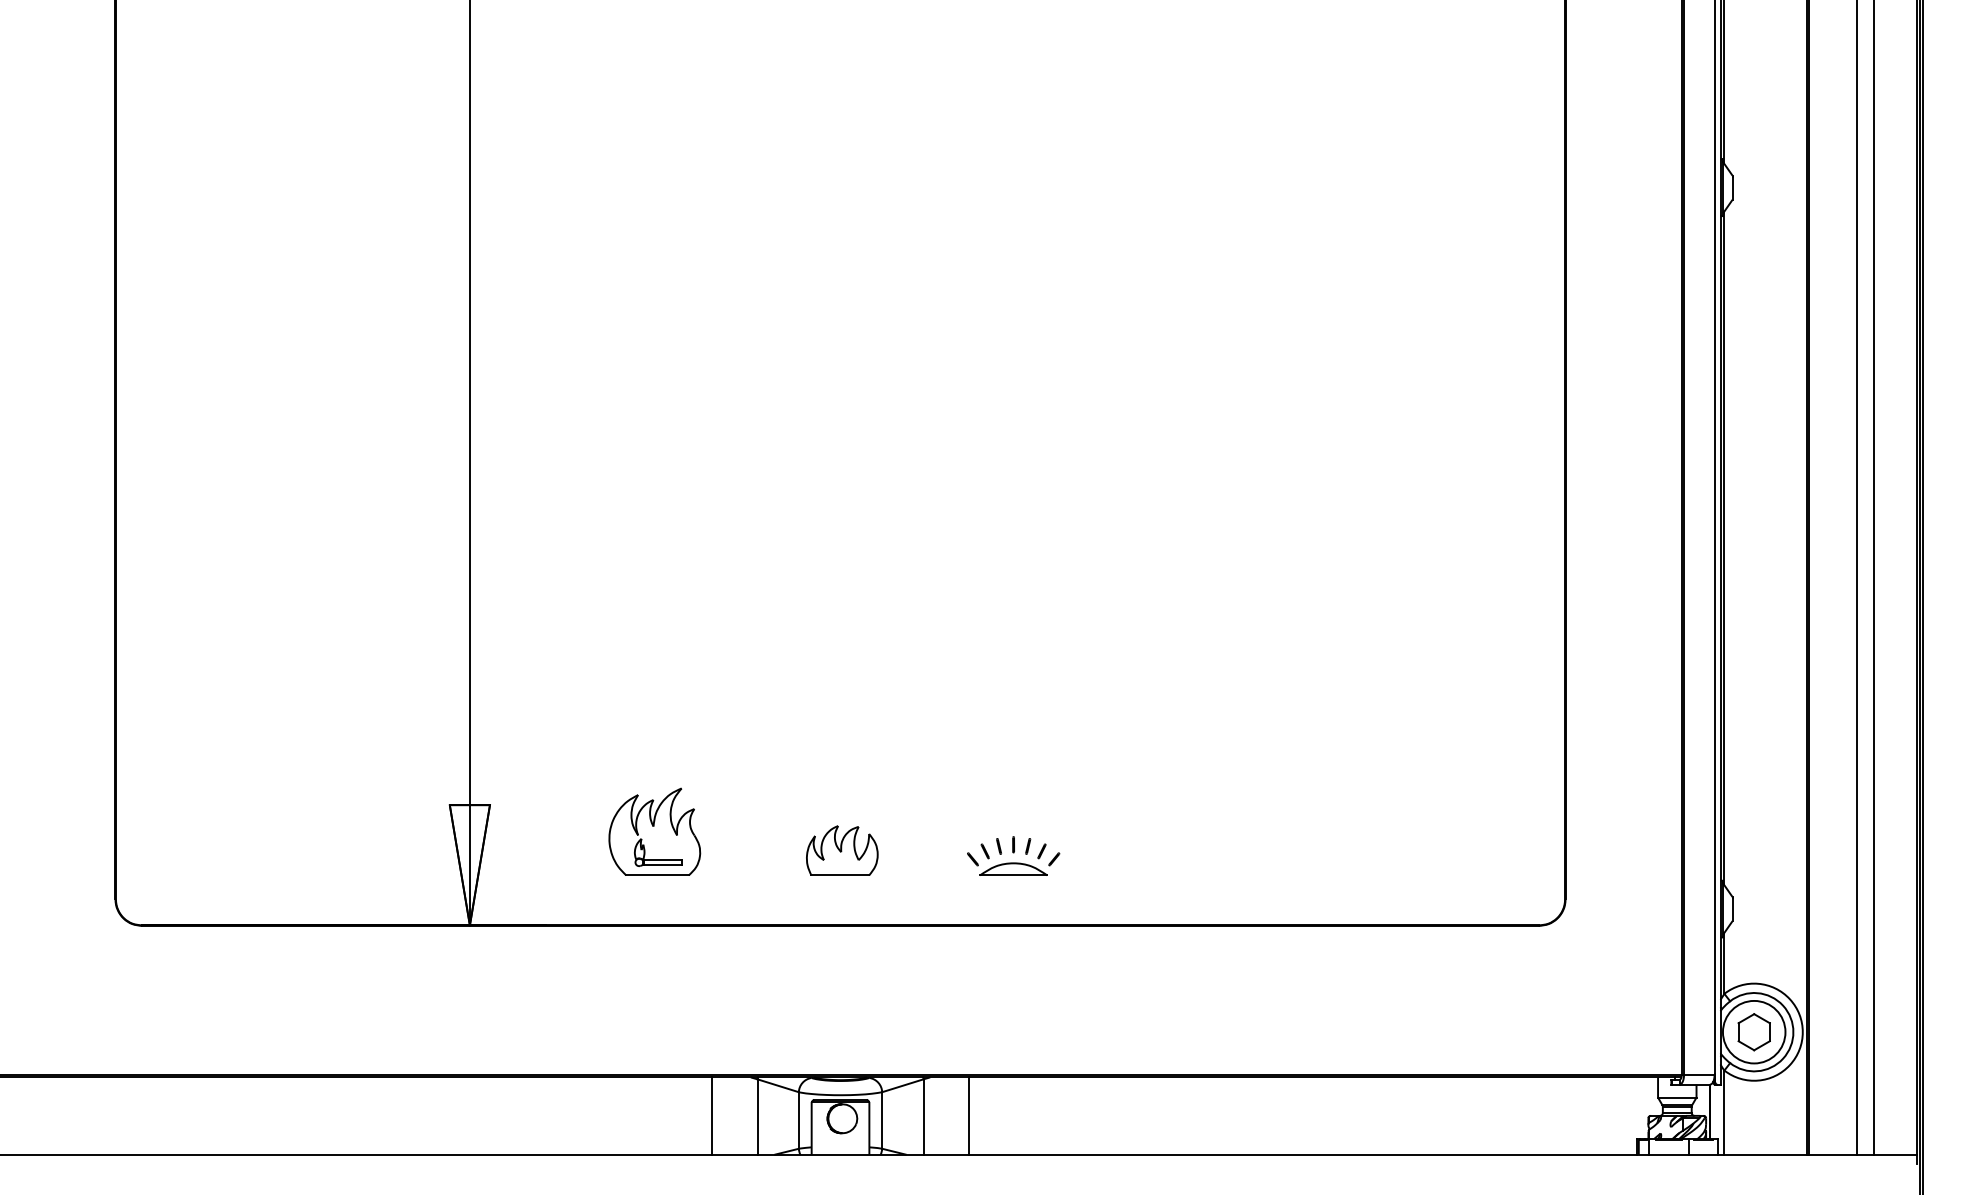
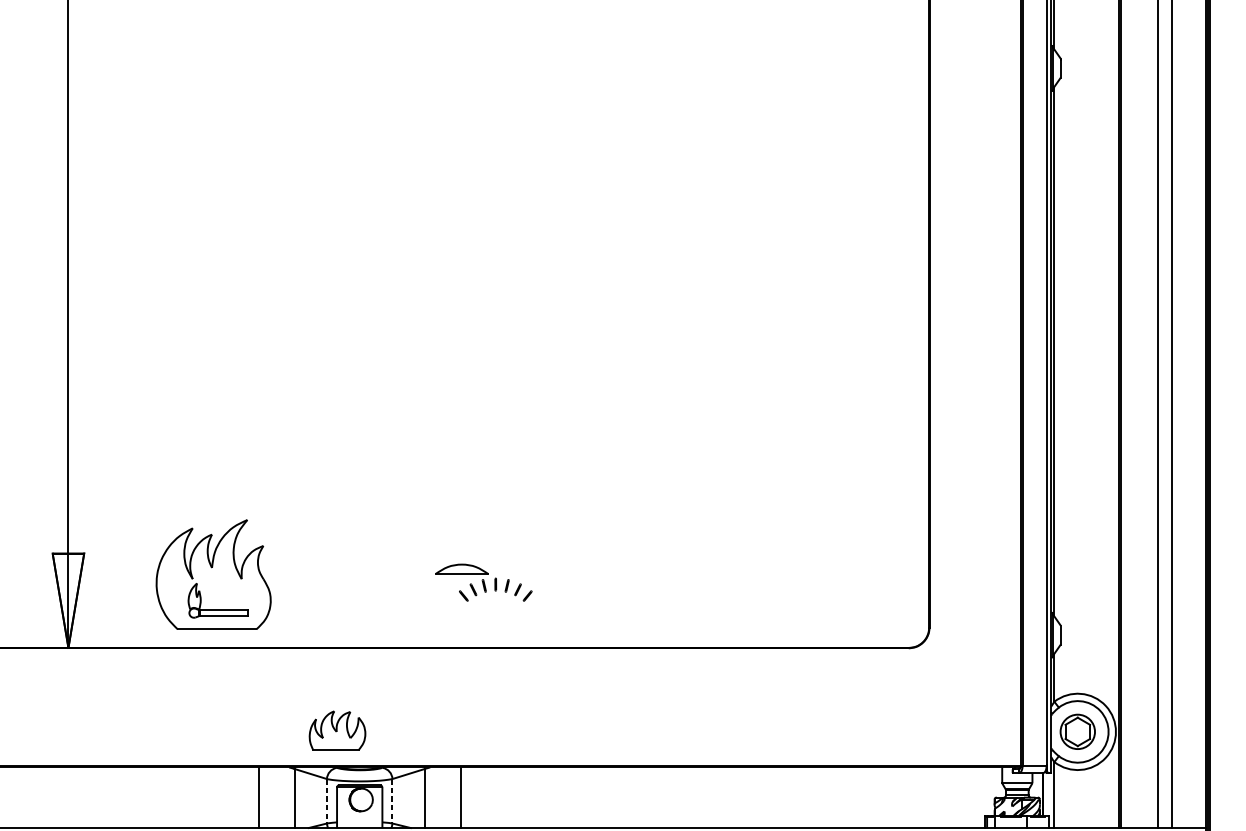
part: (654, 831) -> (213, 574), size x1.6
part: (842, 850) -> (337, 730), moved
part: (1013, 868) -> (461, 568), moved
circle: (1753, 1031) -> (1077, 731), size x0.7
line: (798, 1120) -> (326, 801), solid -> dashed
line: (882, 1120) -> (392, 801), solid -> dashed

